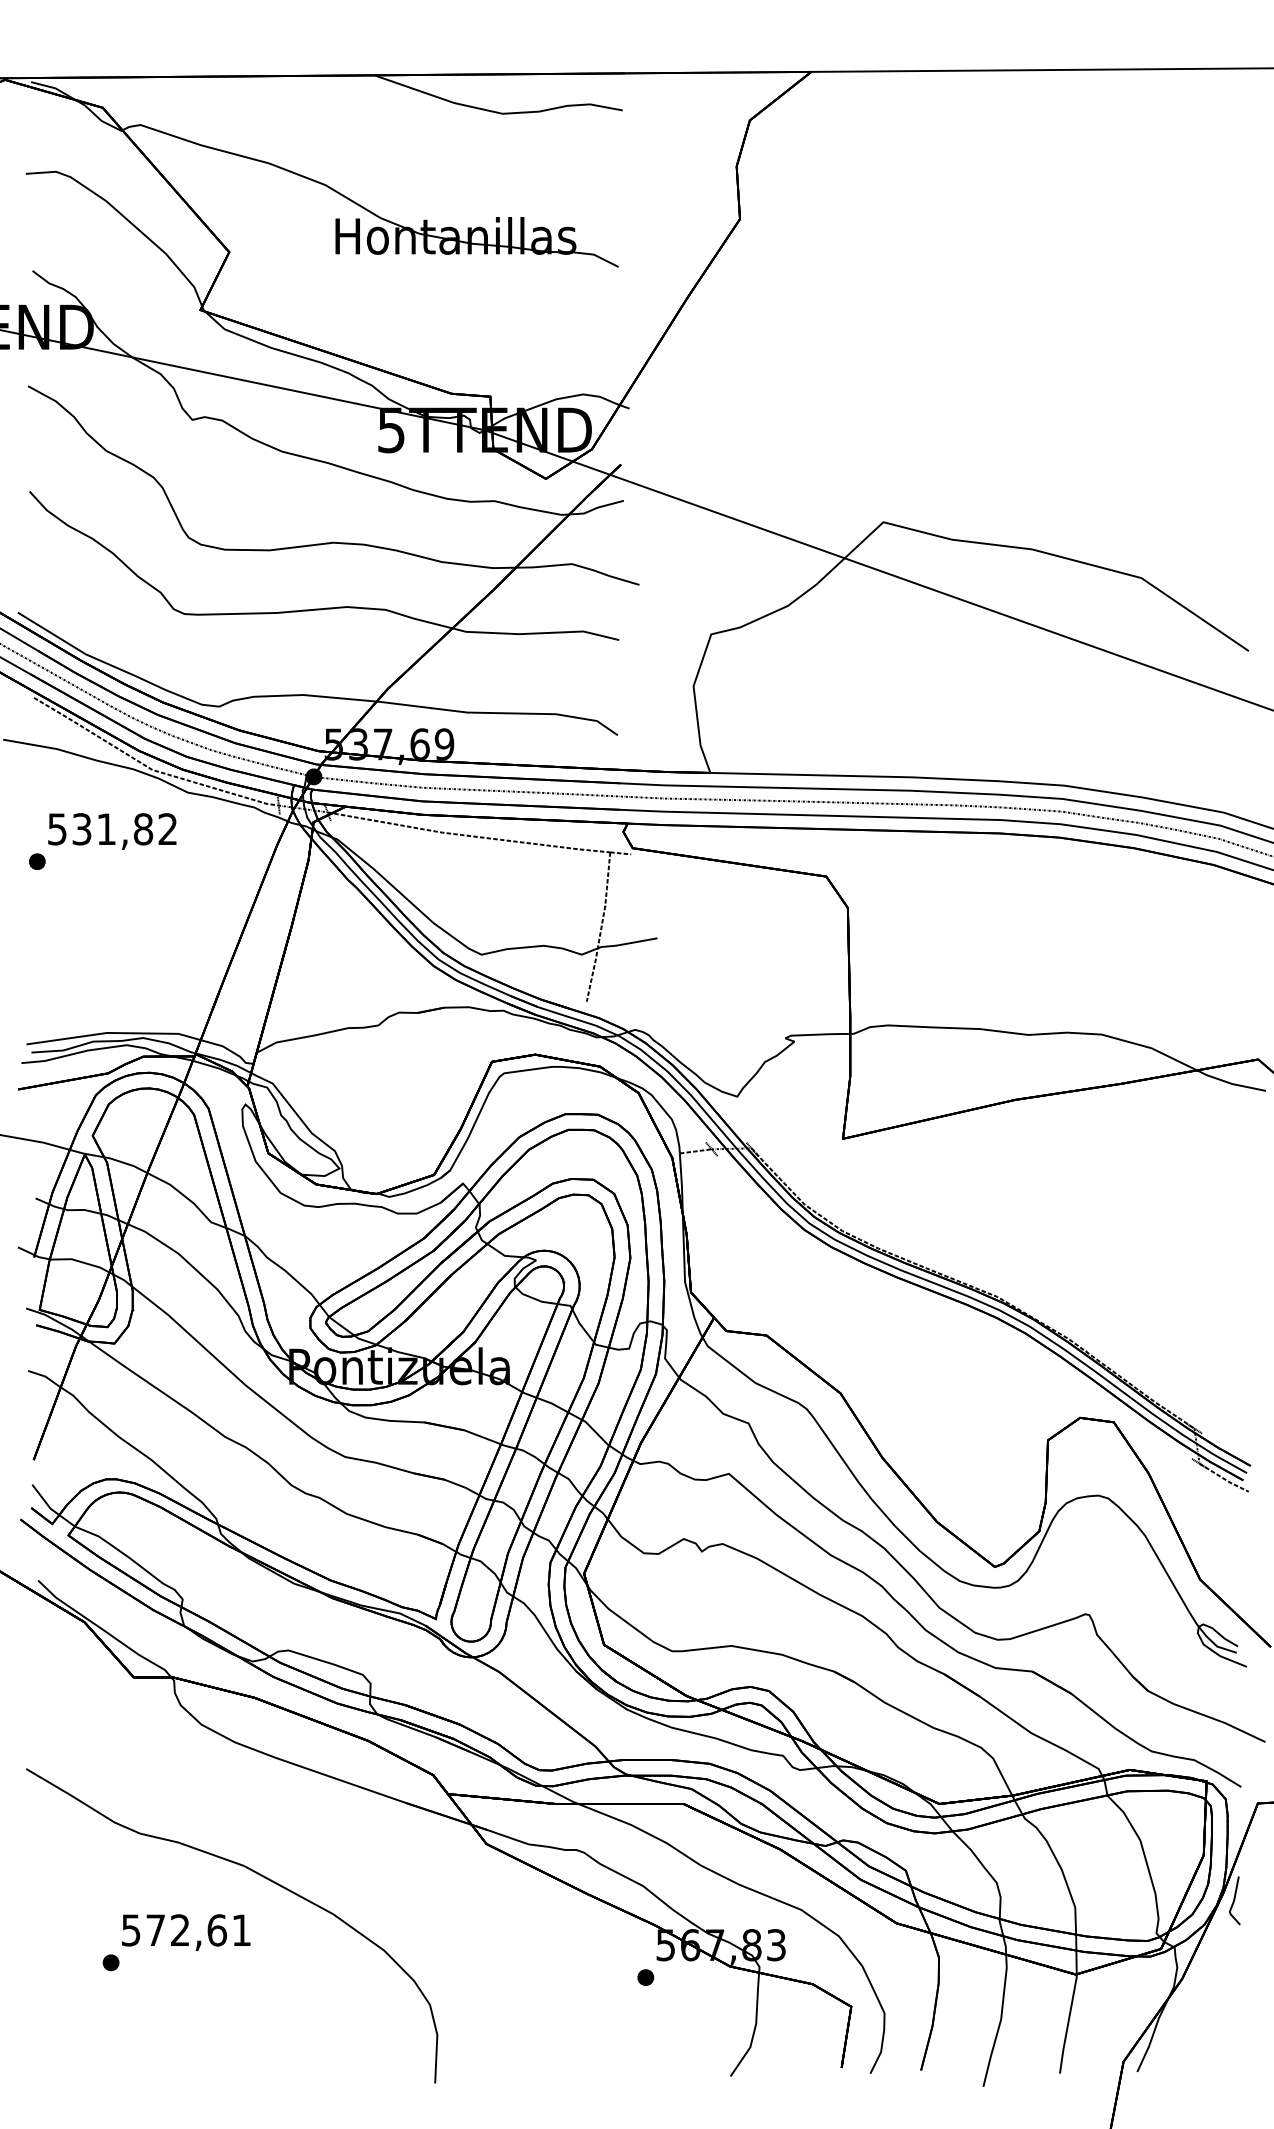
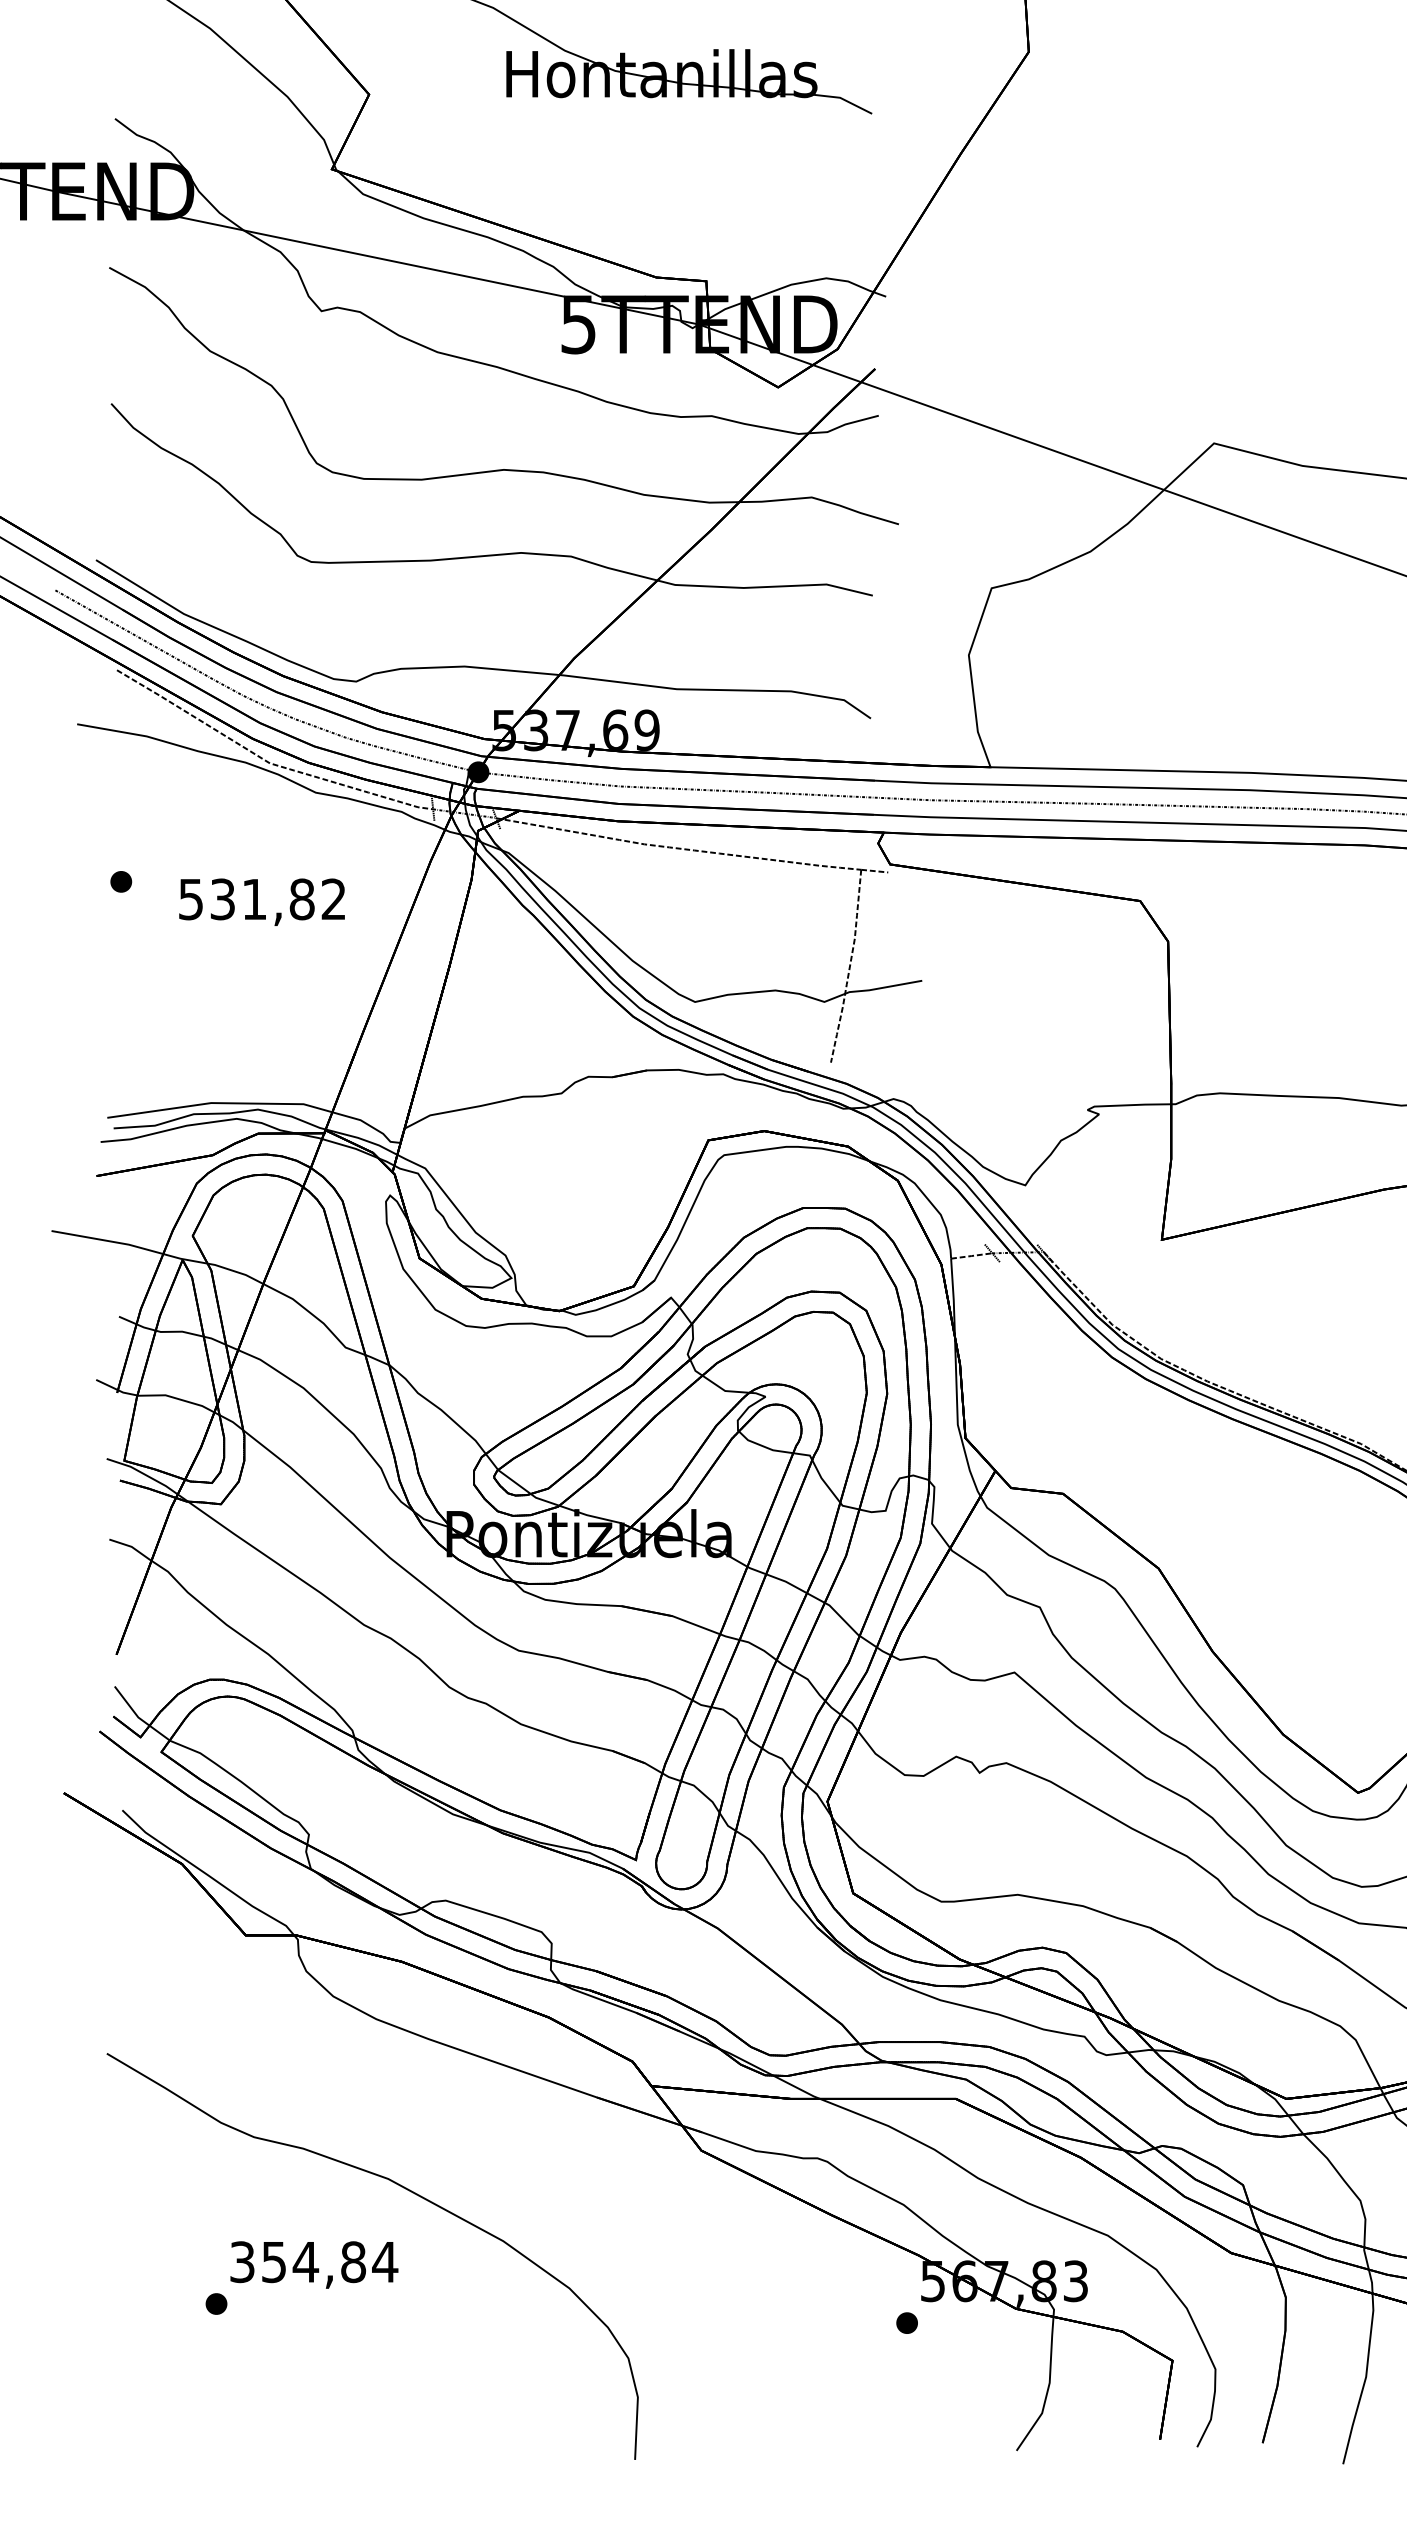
text: (112, 831) -> (262, 902), moved
text: (186, 1930) -> (313, 2262), 572,61 -> 354,84

